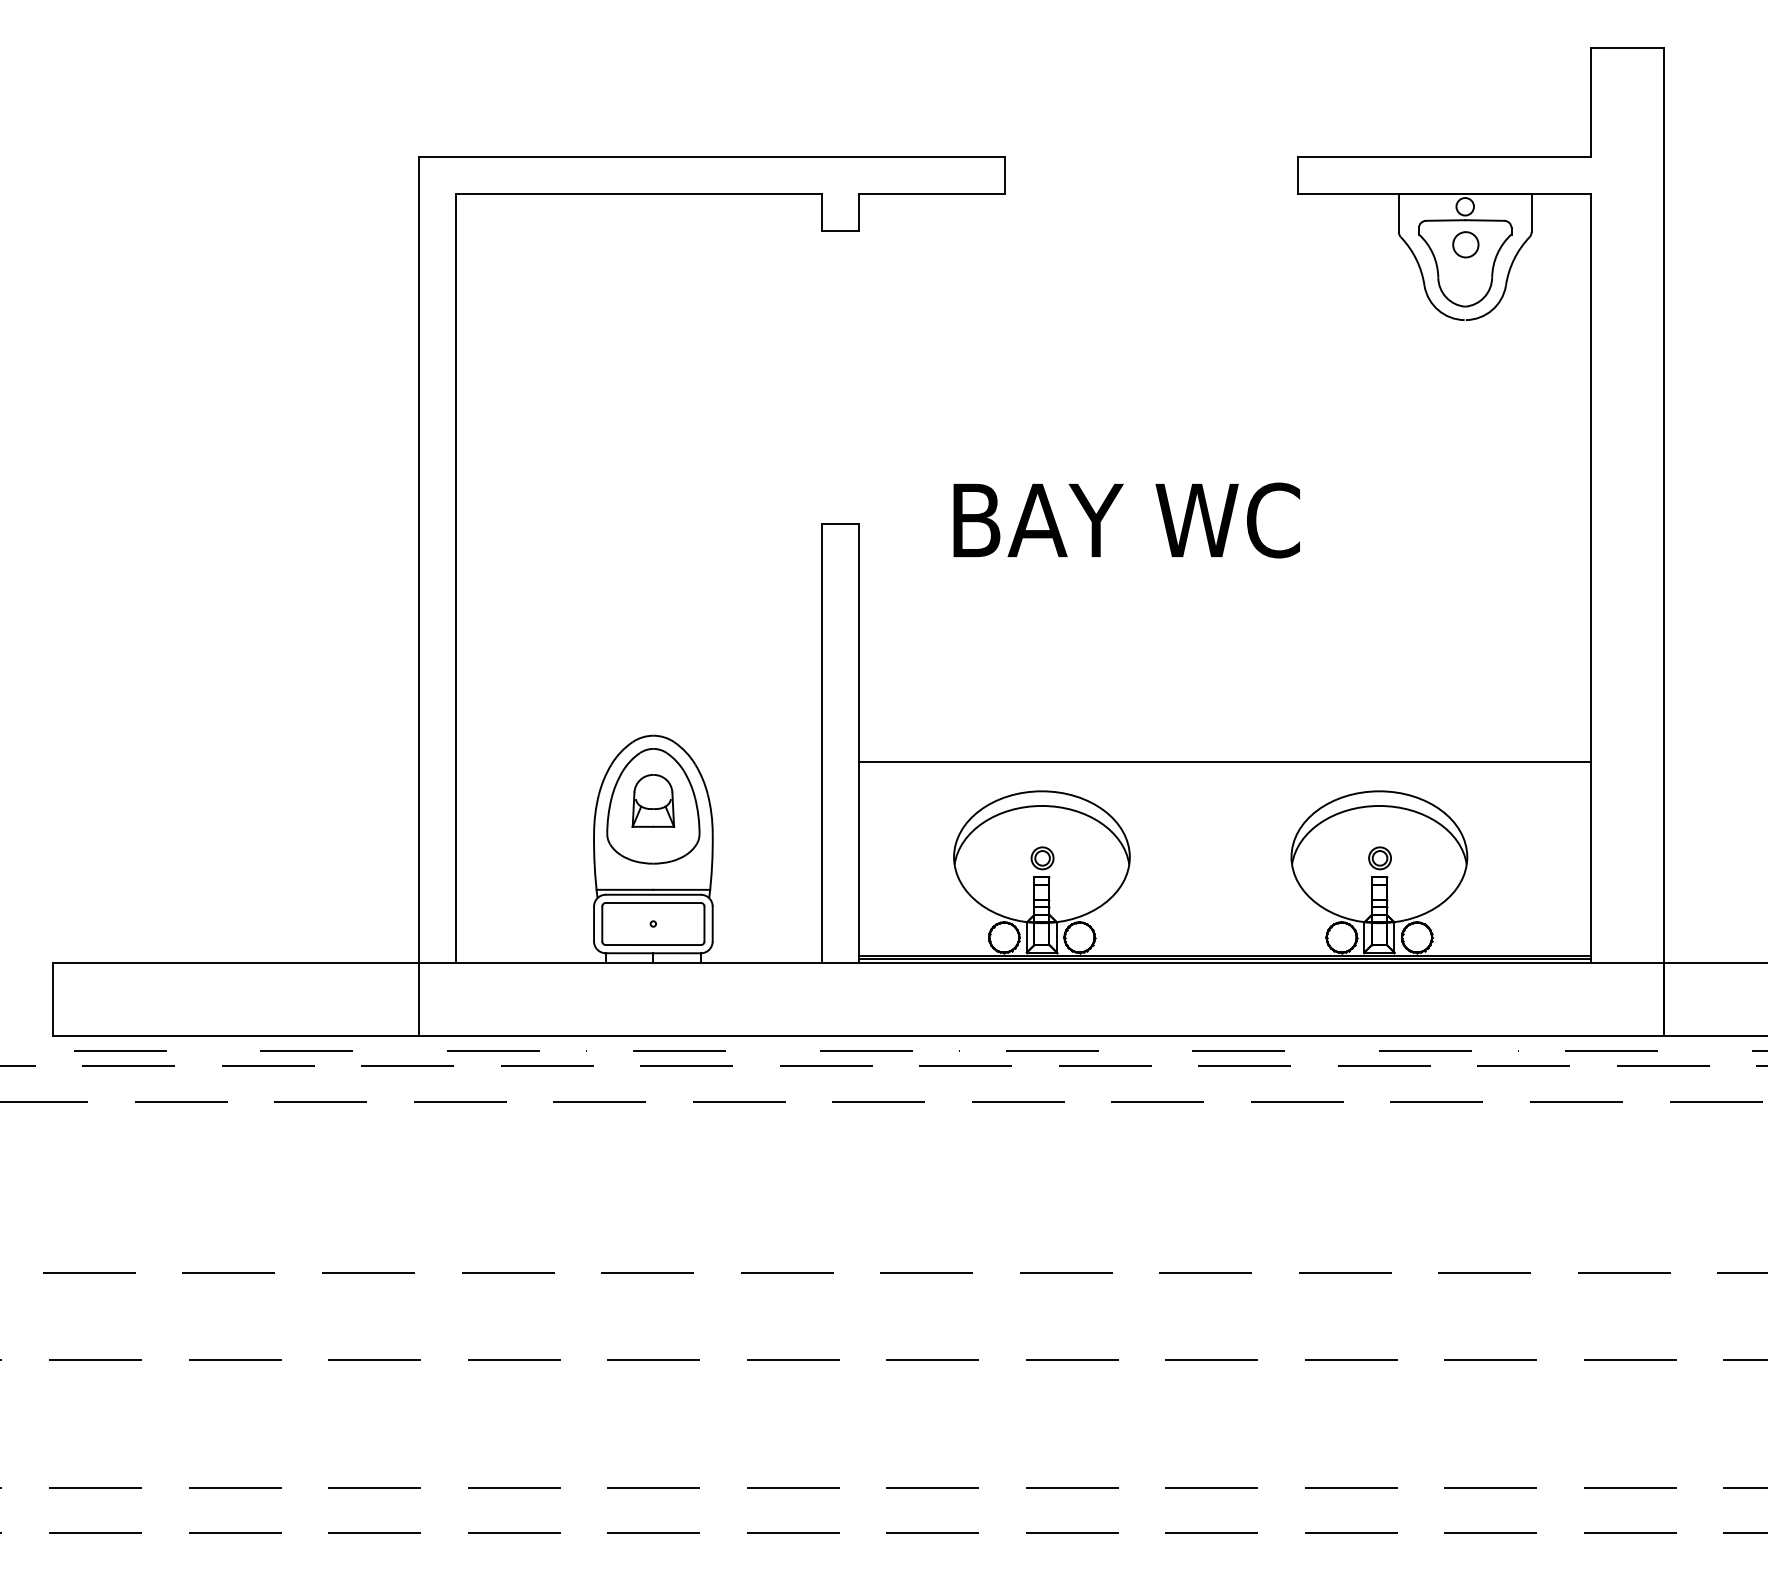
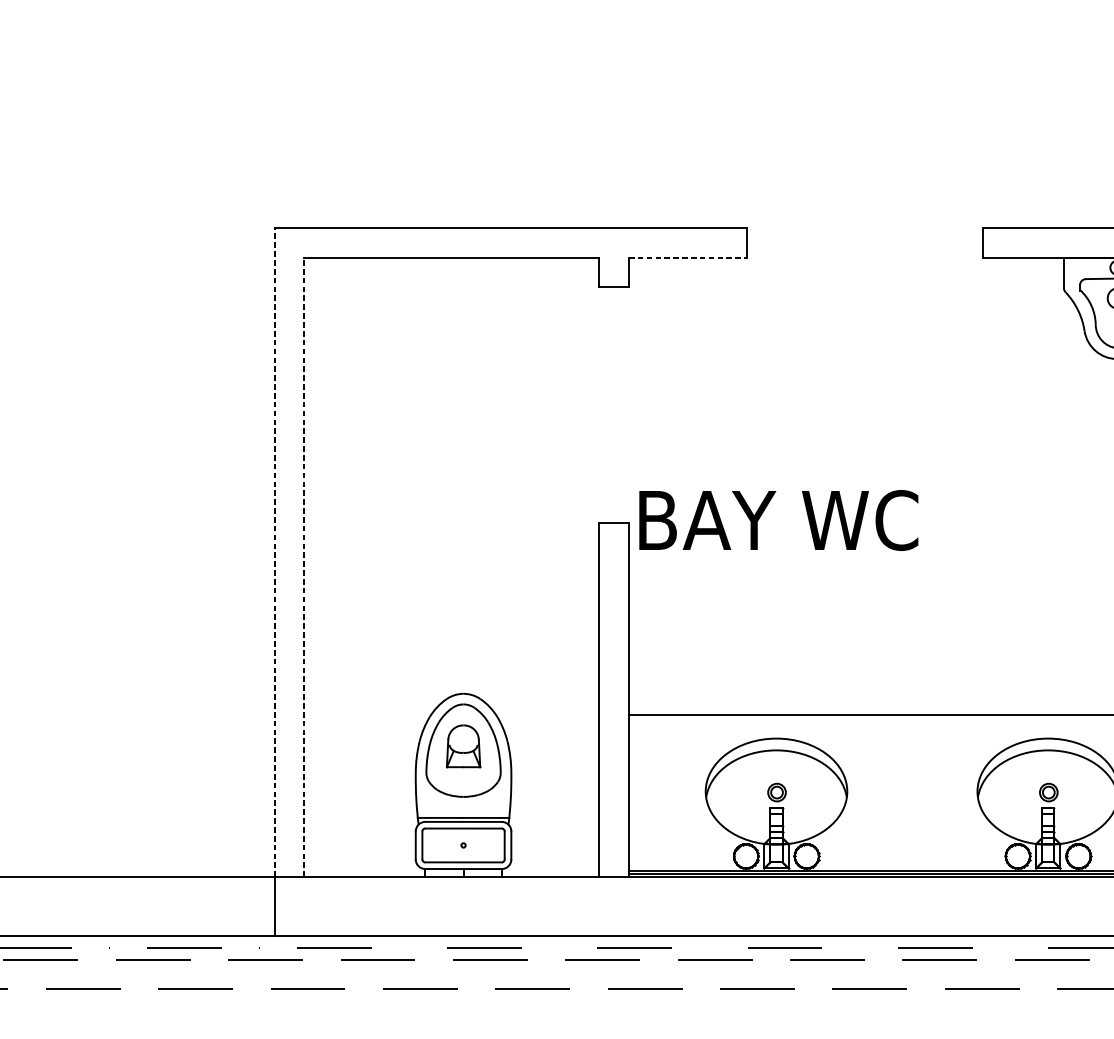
line: (932, 194) -> (688, 257), solid -> dashed
text: (1126, 520) -> (778, 520), moved
line: (419, 560) -> (275, 552), solid -> dashed
line: (455, 578) -> (304, 567), solid -> dashed

